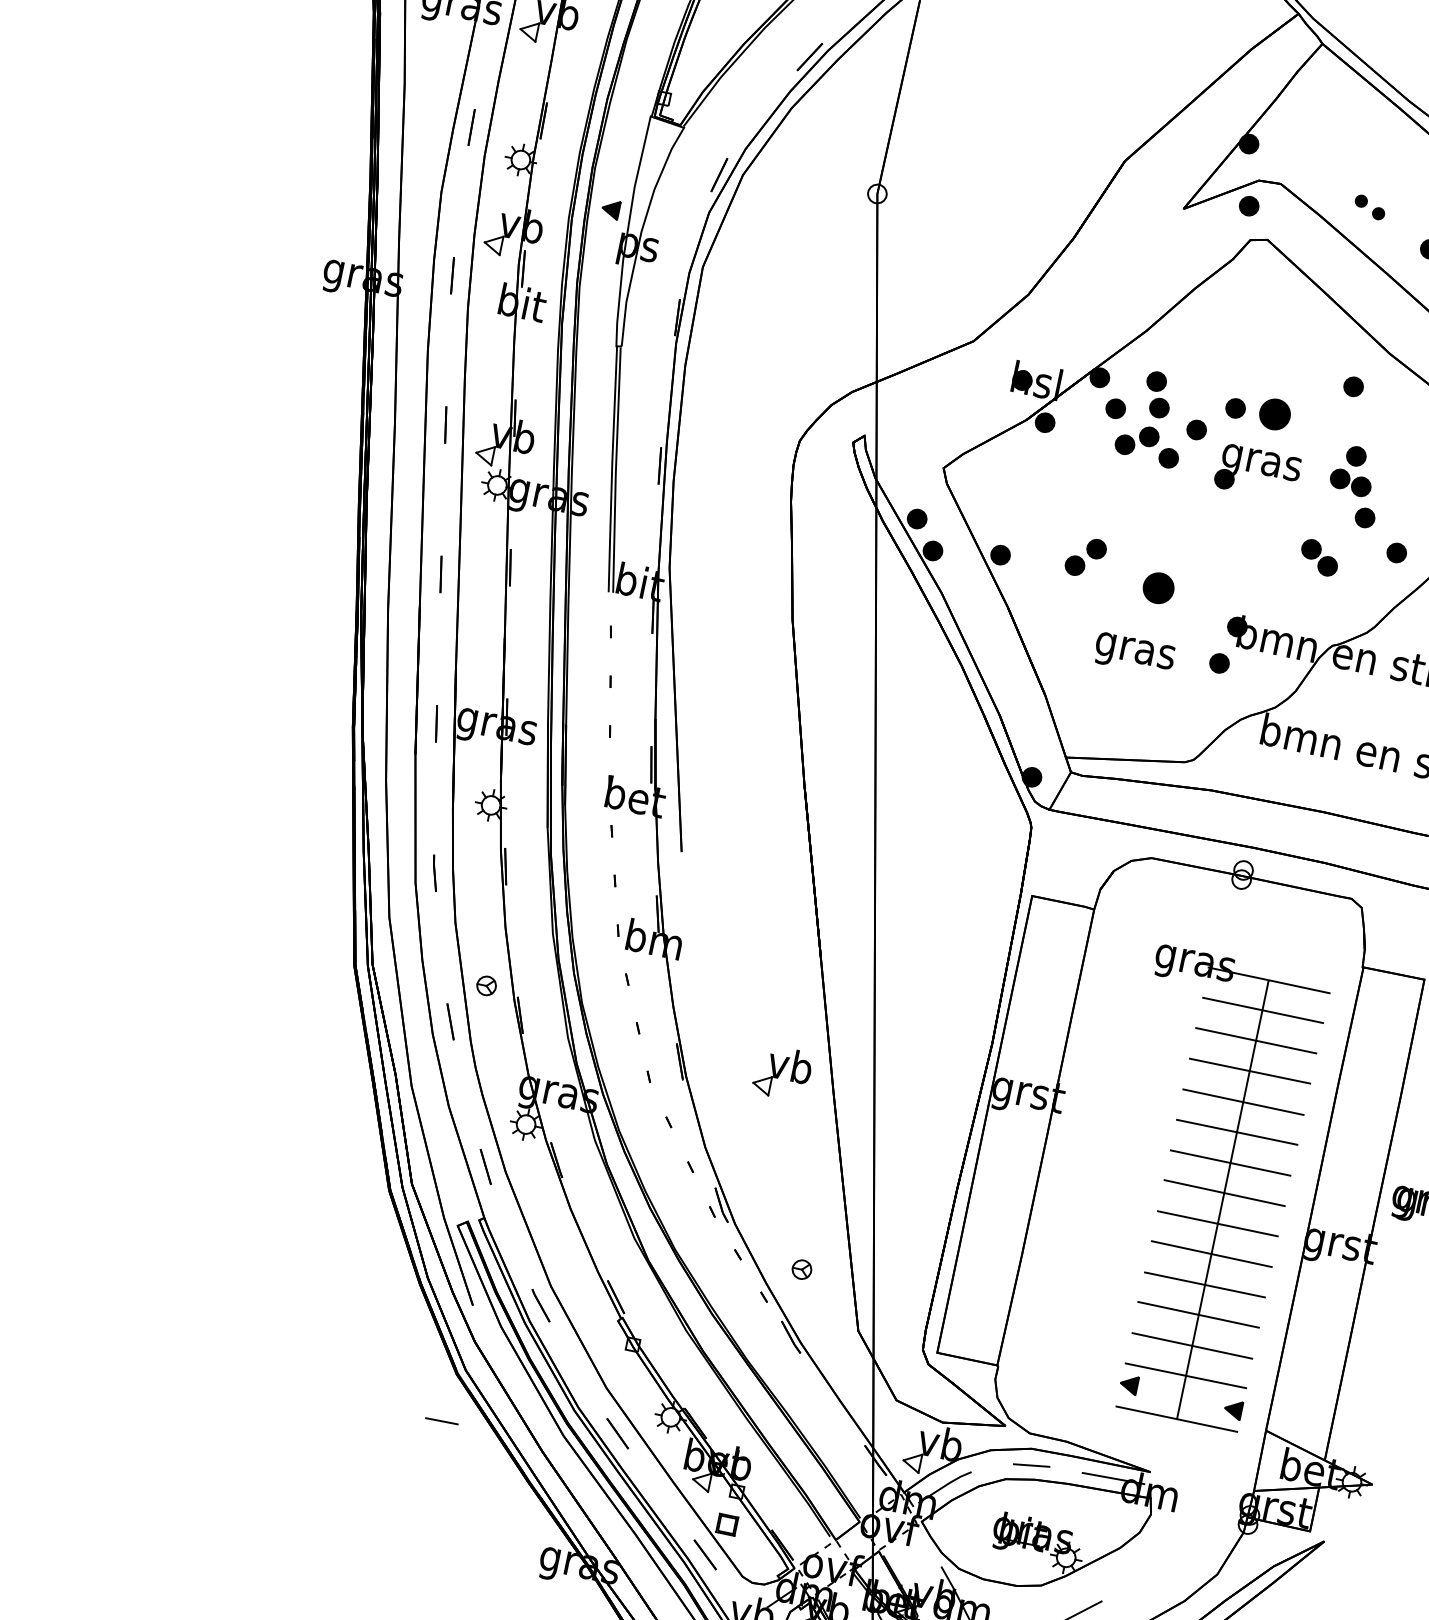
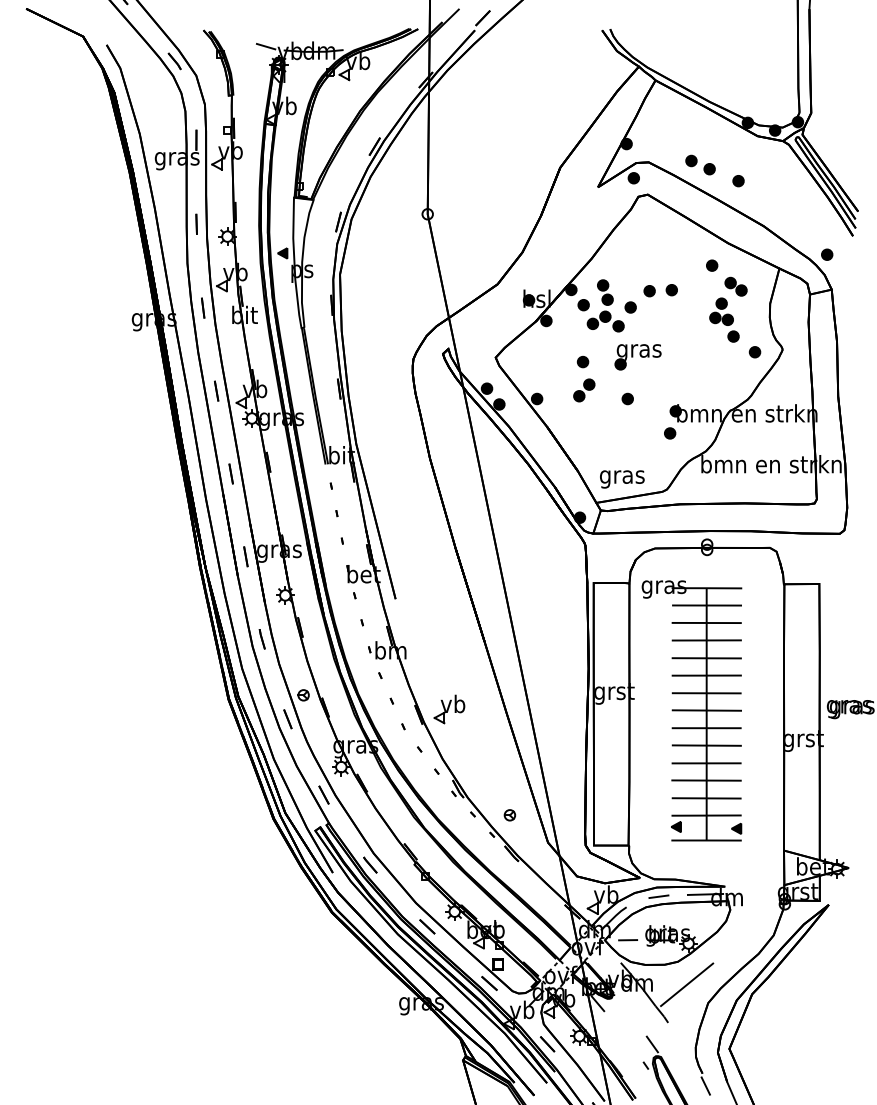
part: (1370, 206) -> (700, 164), size x1.67
part: (1273, 415) -> (671, 290), size x0.62
part: (1256, 473) -> (637, 357), moved
part: (1093, 506) -> (582, 361), added
part: (1318, 557) -> (735, 286), moved
part: (1158, 587) -> (627, 398), size x0.62
text: (1134, 654) -> (622, 479), moved
part: (782, 1073) -> (449, 709), moved
part: (1197, 1187) -> (691, 710), moved
line: (440, 1421) -> (627, 940), moved

